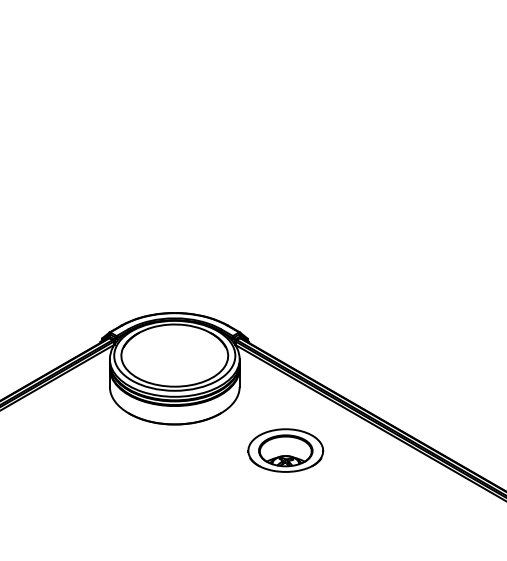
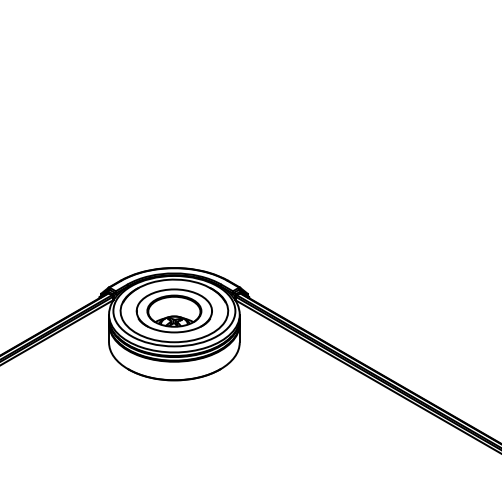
part: (285, 450) -> (174, 310), moved

